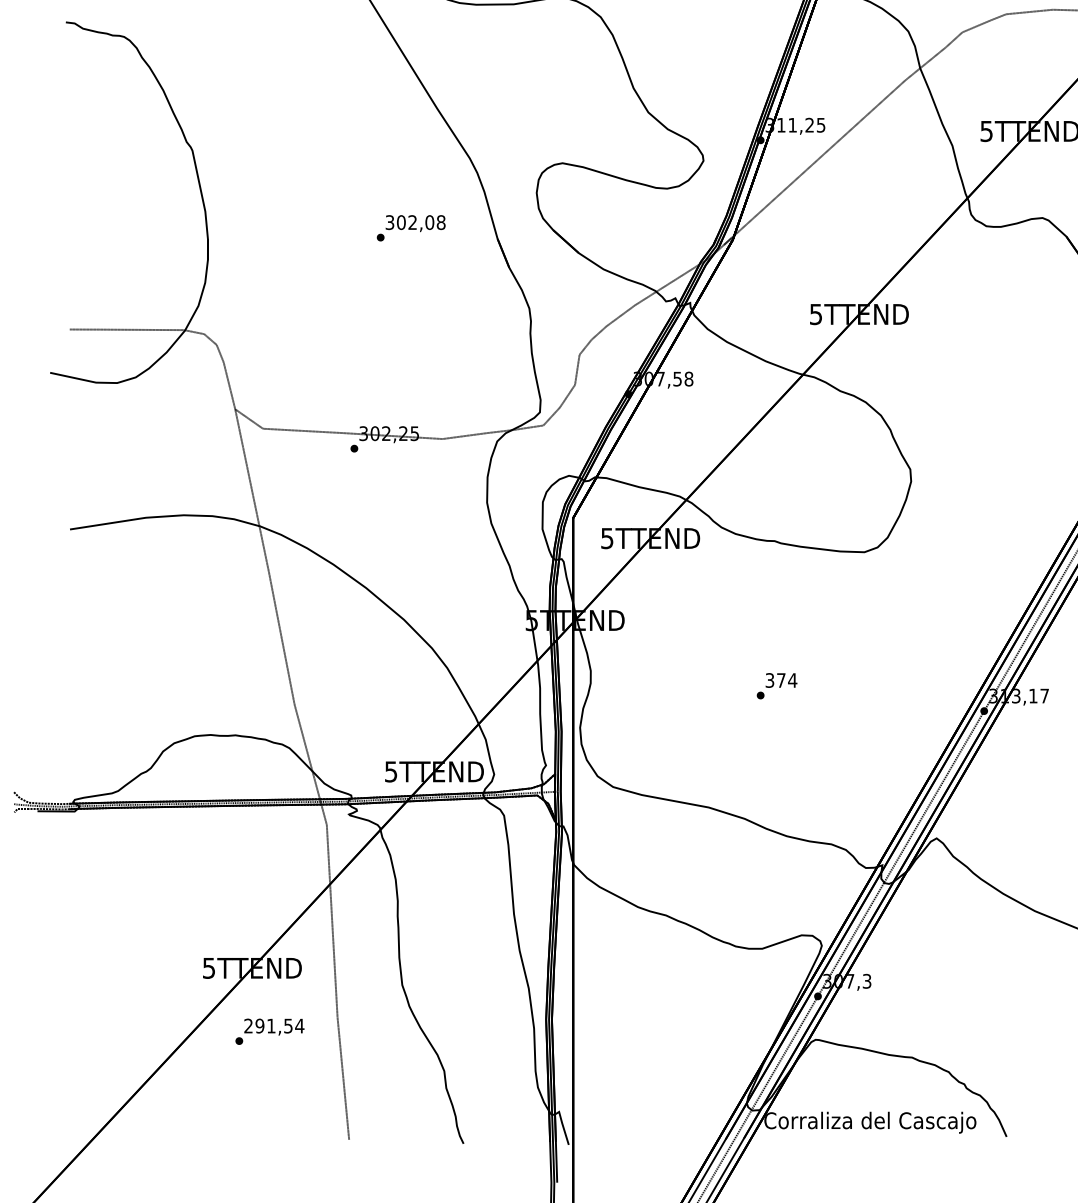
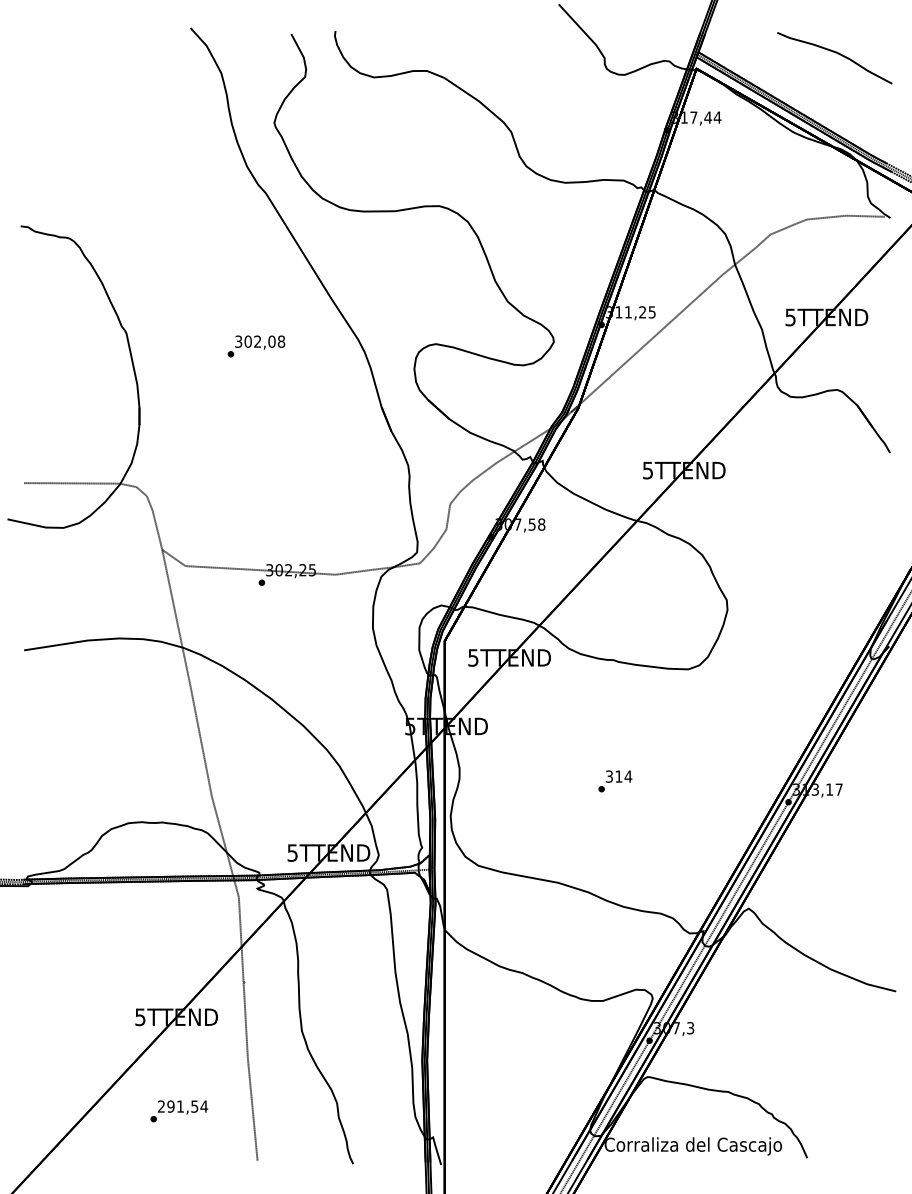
text: (411, 228) -> (256, 346), moved
text: (780, 680) -> (618, 776), 374 -> 314
text: (270, 1031) -> (179, 1111), moved

